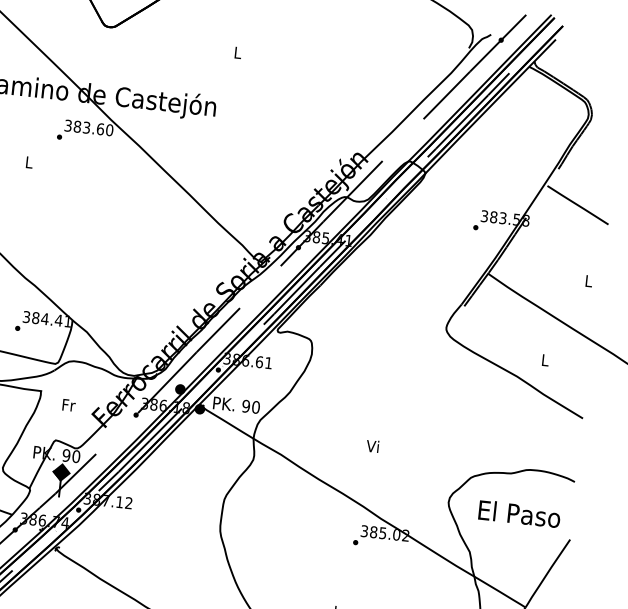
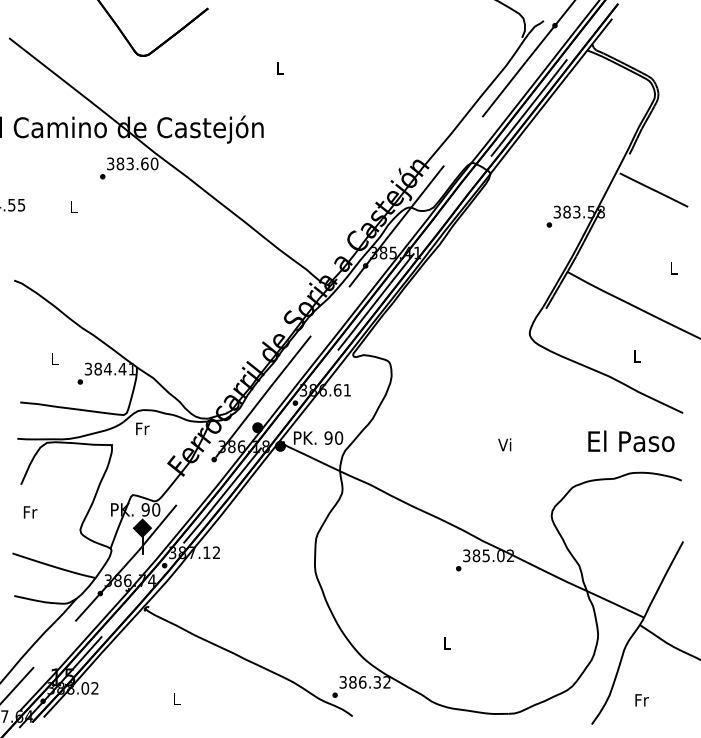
text: (68, 404) -> (142, 428), moved
text: (372, 445) -> (504, 444), moved
text: (519, 514) -> (631, 441), moved

